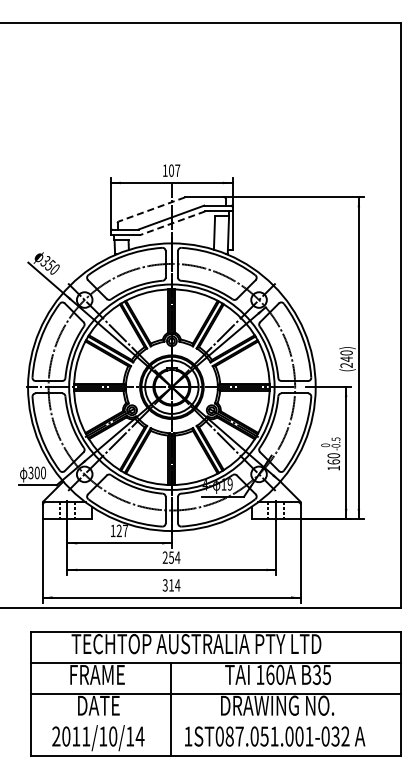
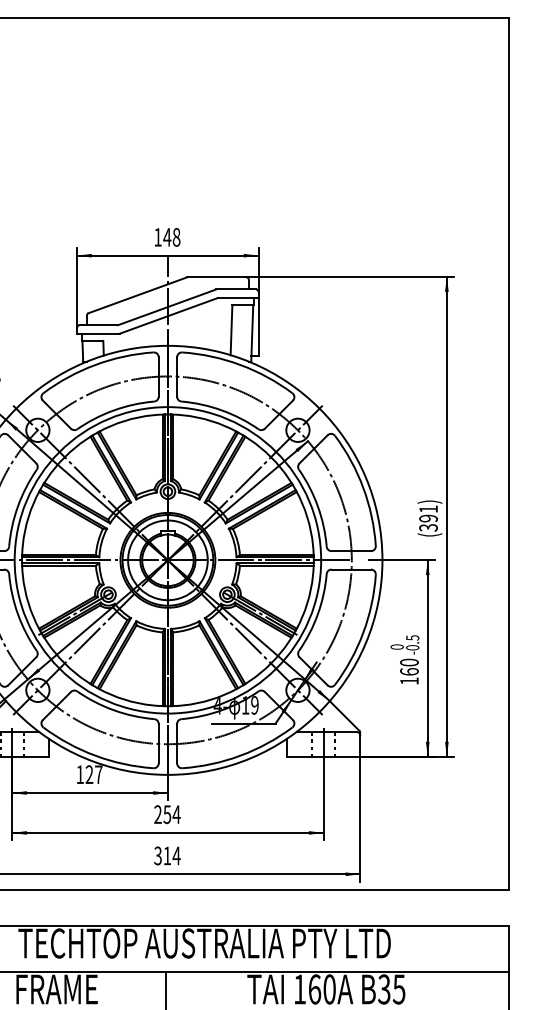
text: (174, 170) -> (171, 237), 107 -> 148
line: (151, 209) -> (137, 295), dashed -> solid
line: (172, 223) -> (168, 316), dashed -> solid
text: (346, 358) -> (428, 517), (240) -> (391)

